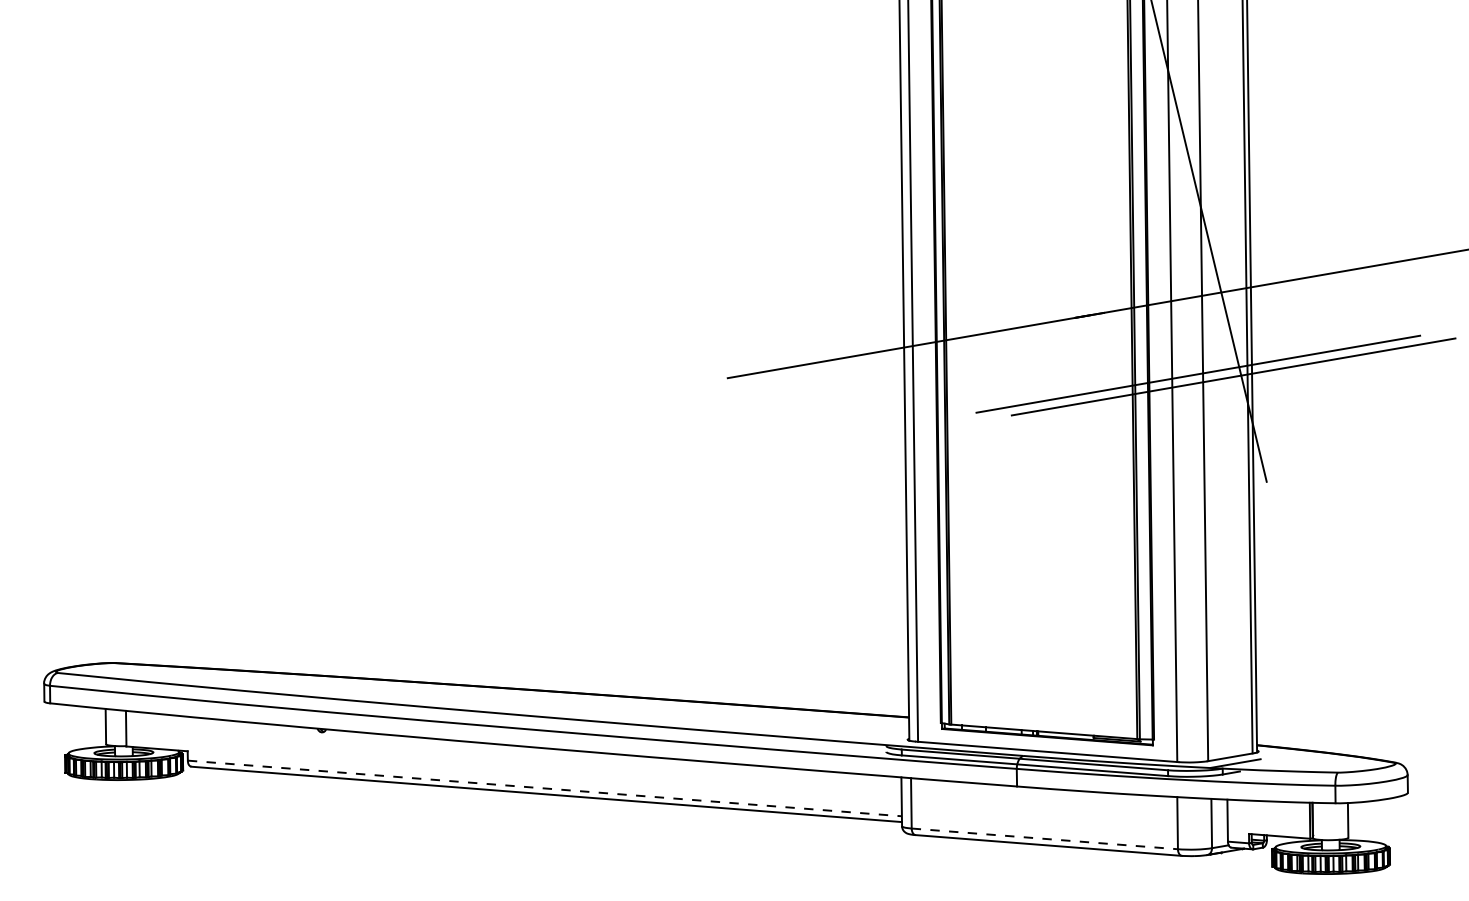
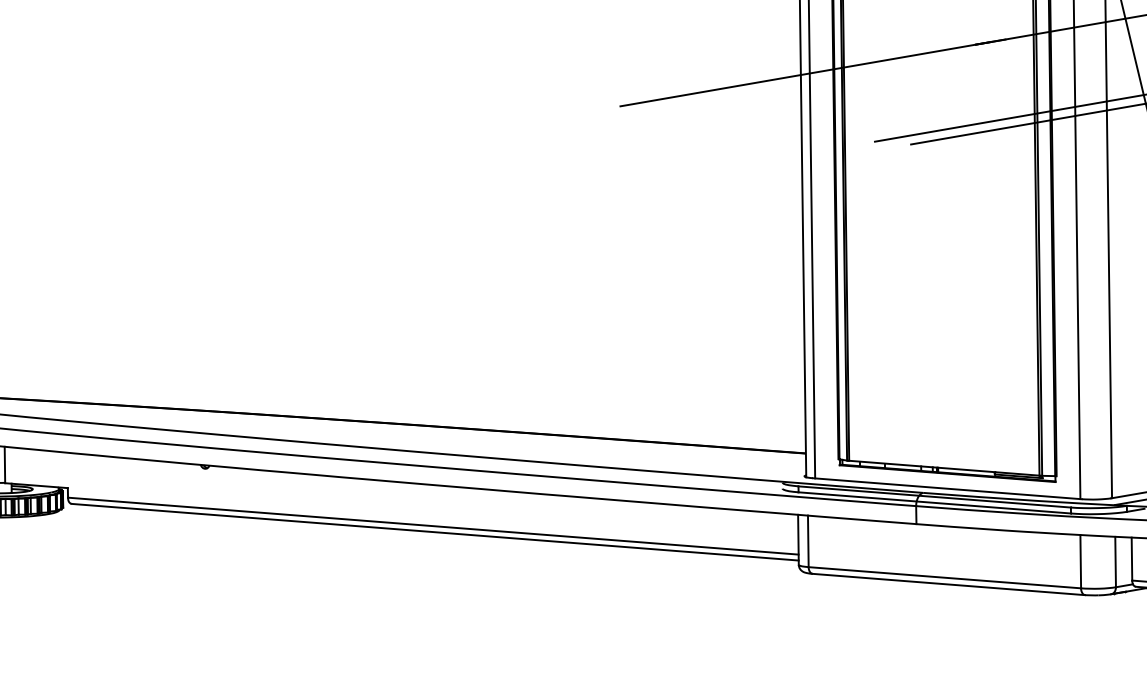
line: (545, 788) -> (433, 526), dashed -> solid
line: (1044, 838) -> (944, 577), dashed -> solid

